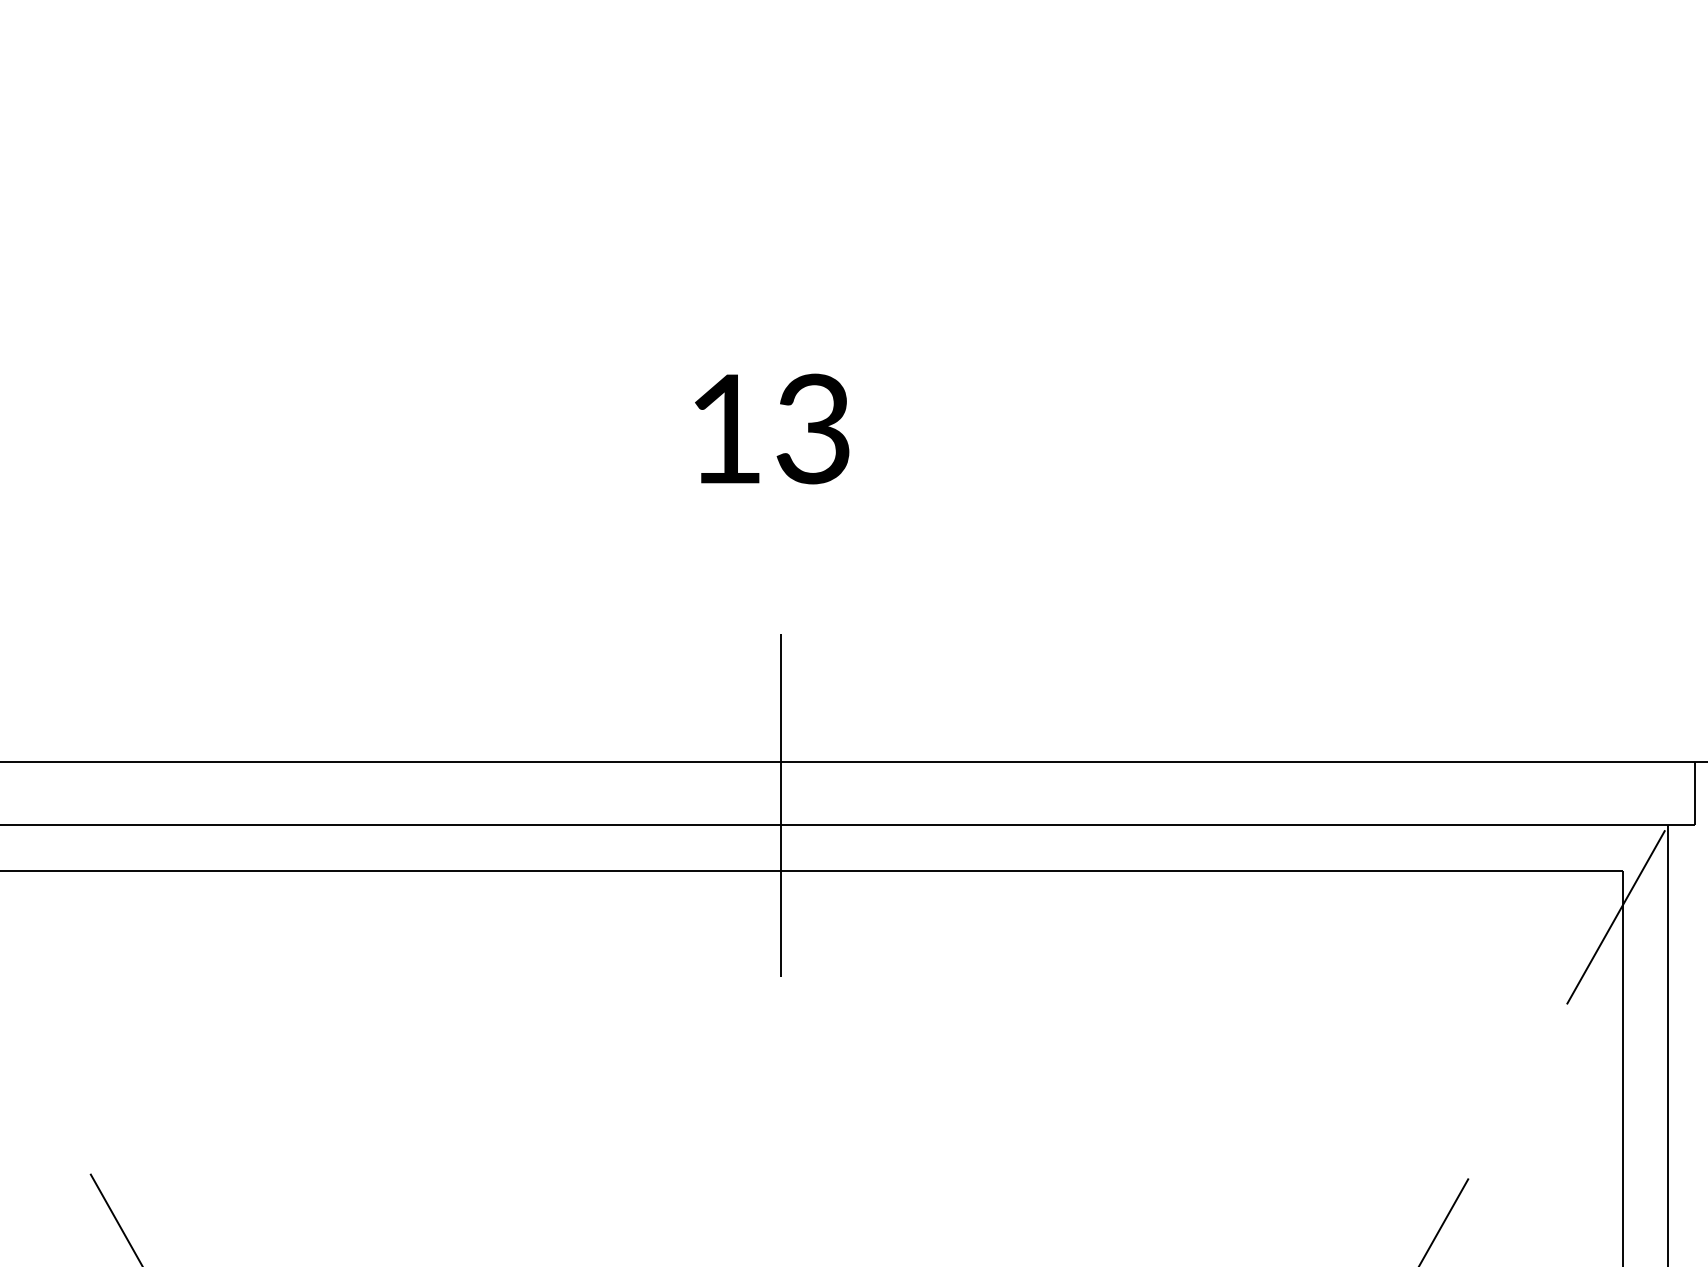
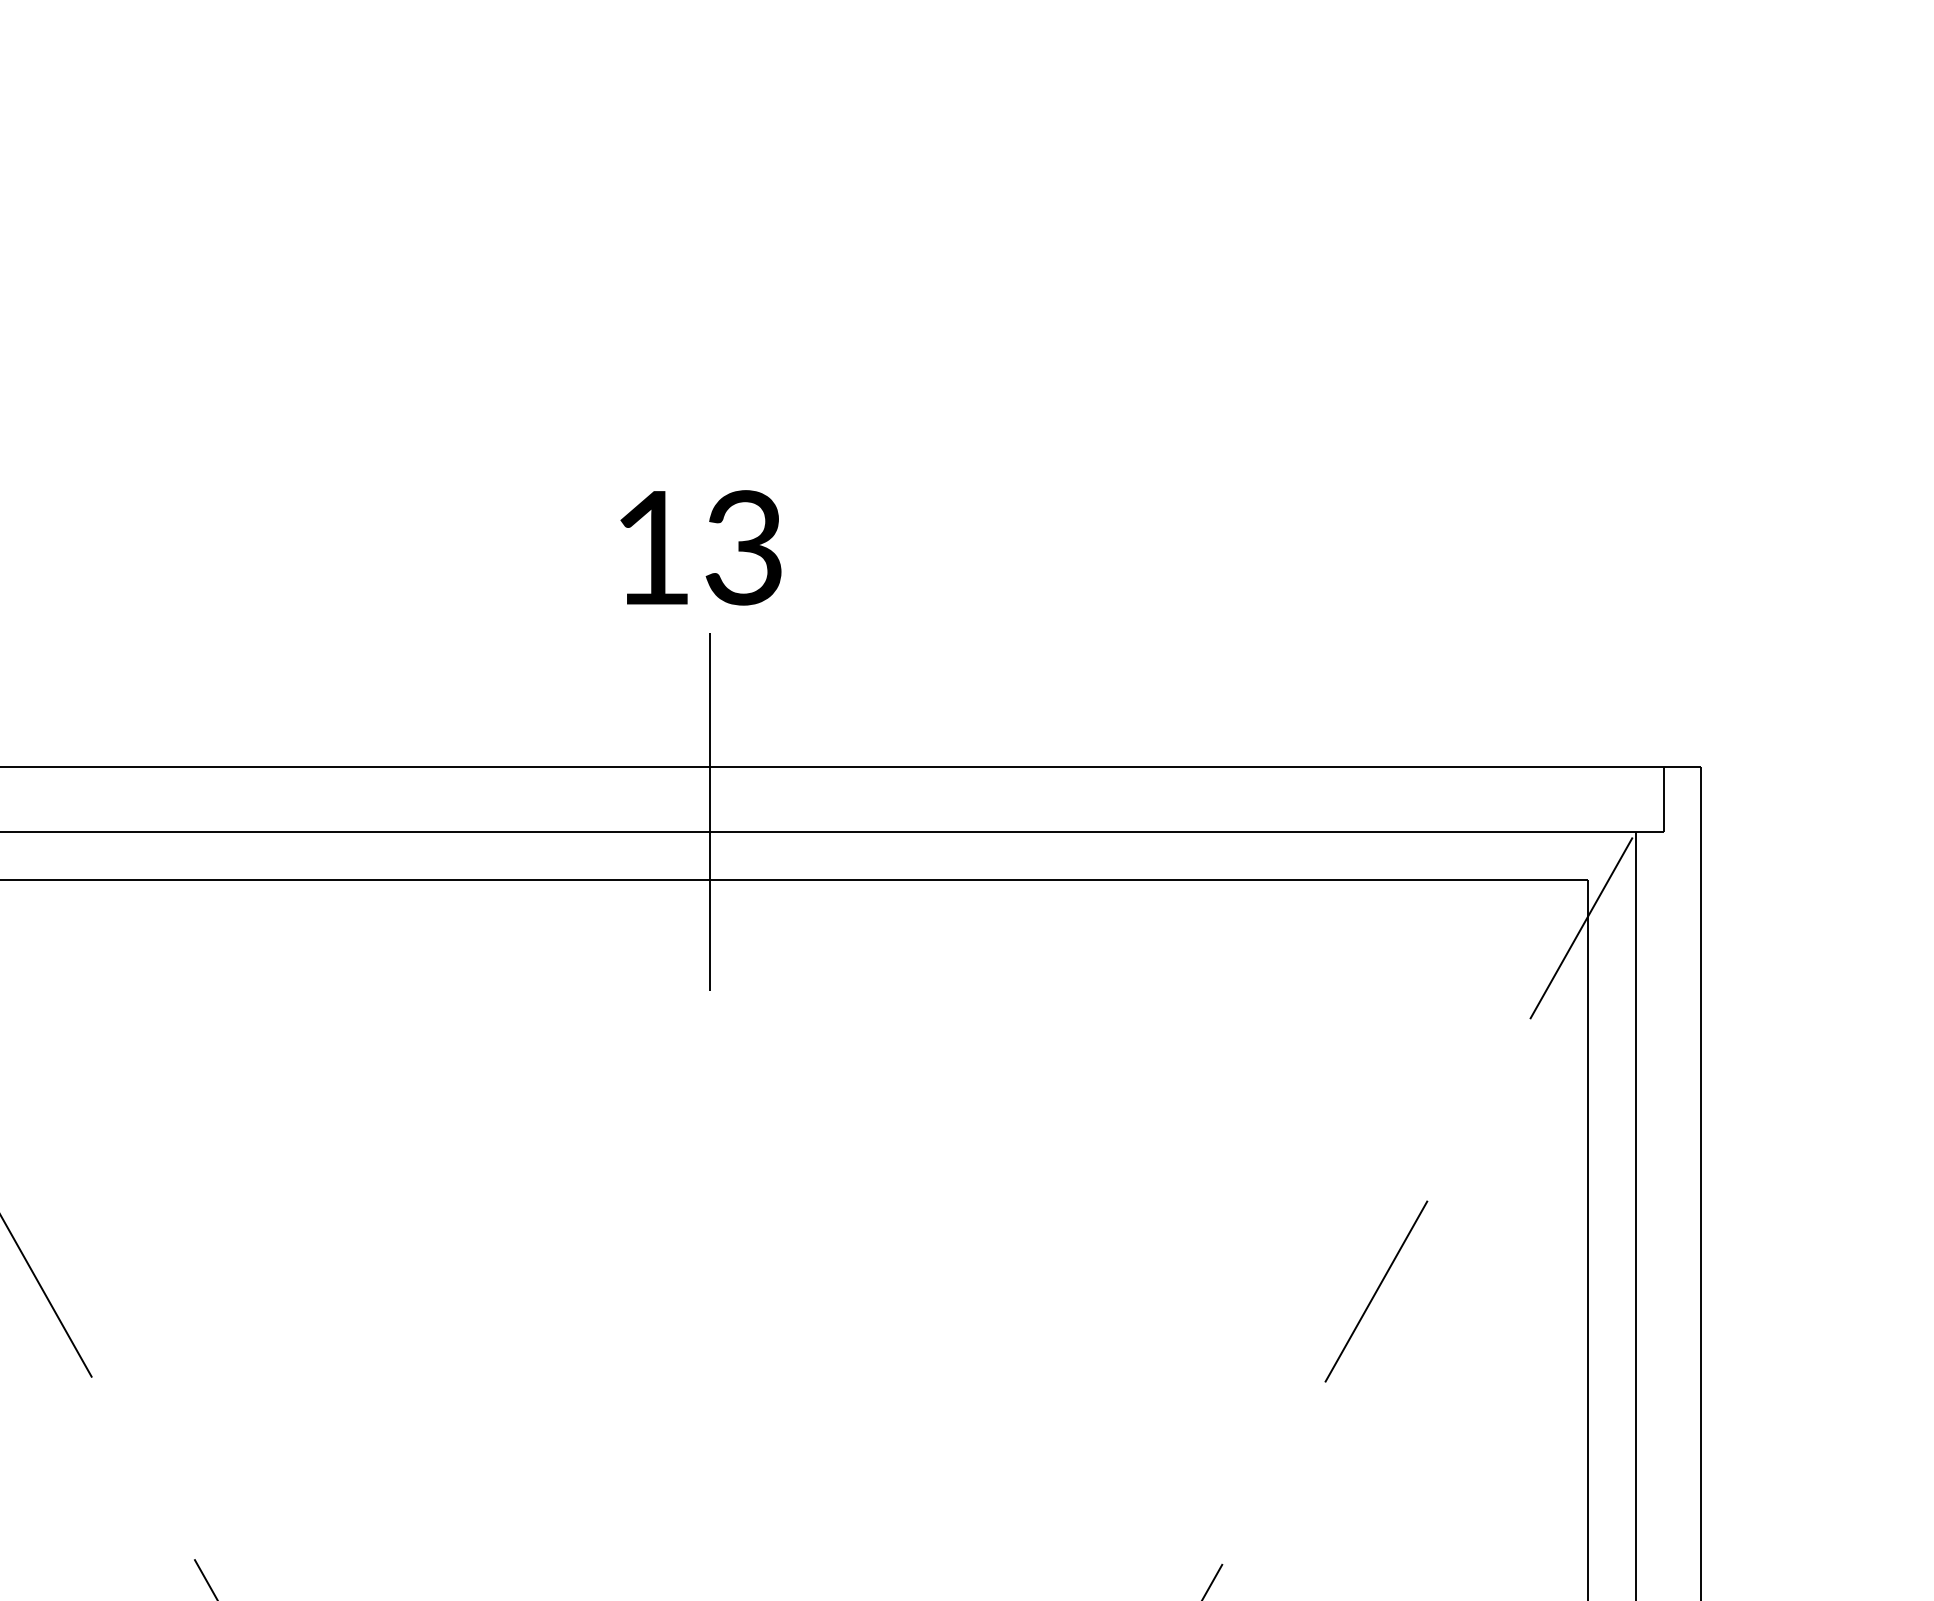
text: (771, 428) -> (700, 547), moved

